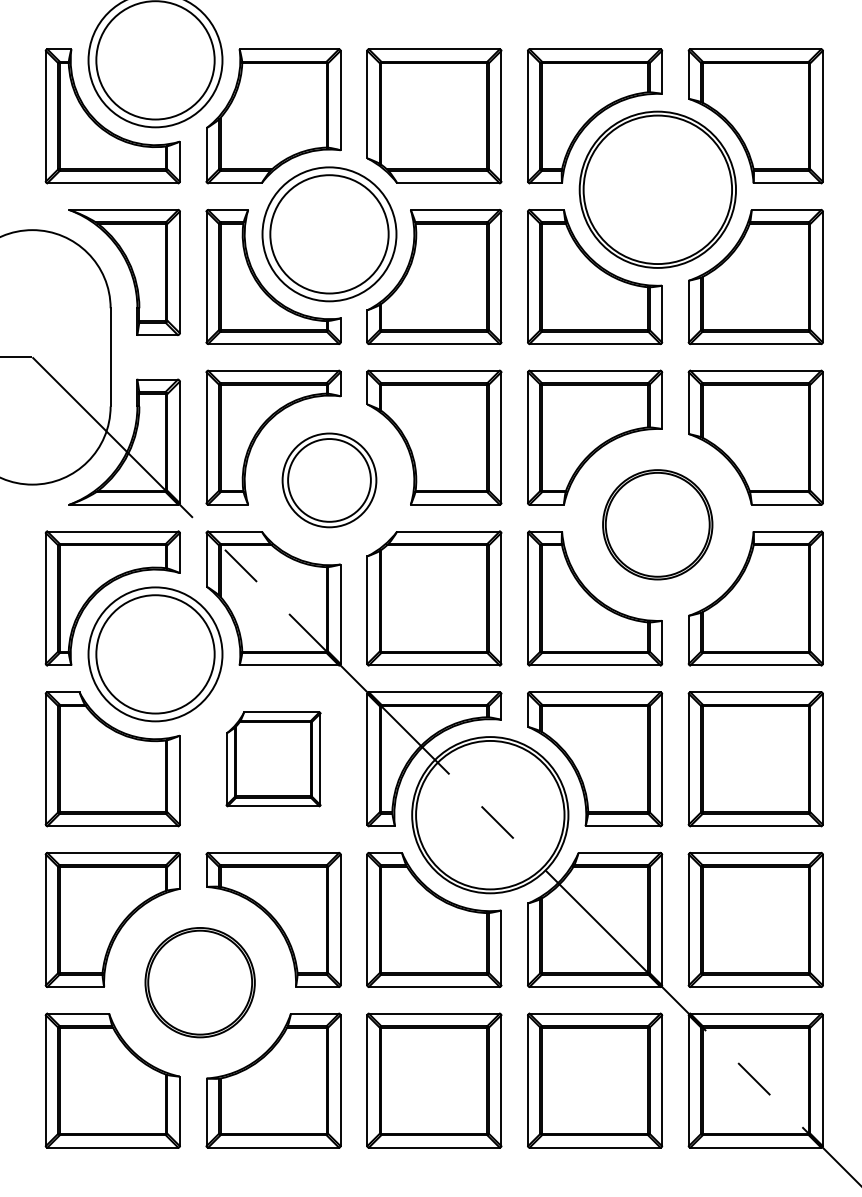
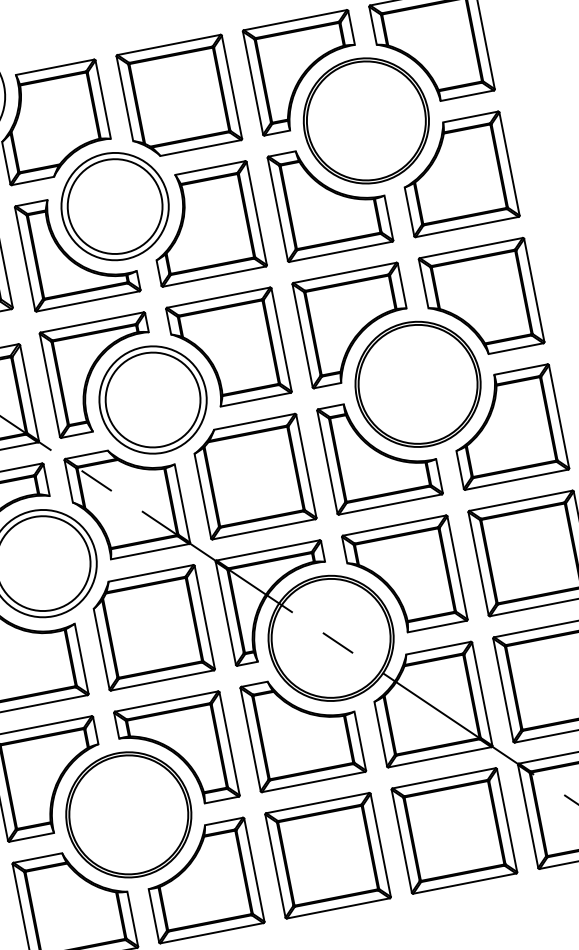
part: (329, 480) -> (153, 400), size x1.43
part: (657, 524) -> (417, 384), size x1.43
part: (273, 759) -> (152, 628), size x1.43
part: (200, 982) -> (129, 814), size x1.43

